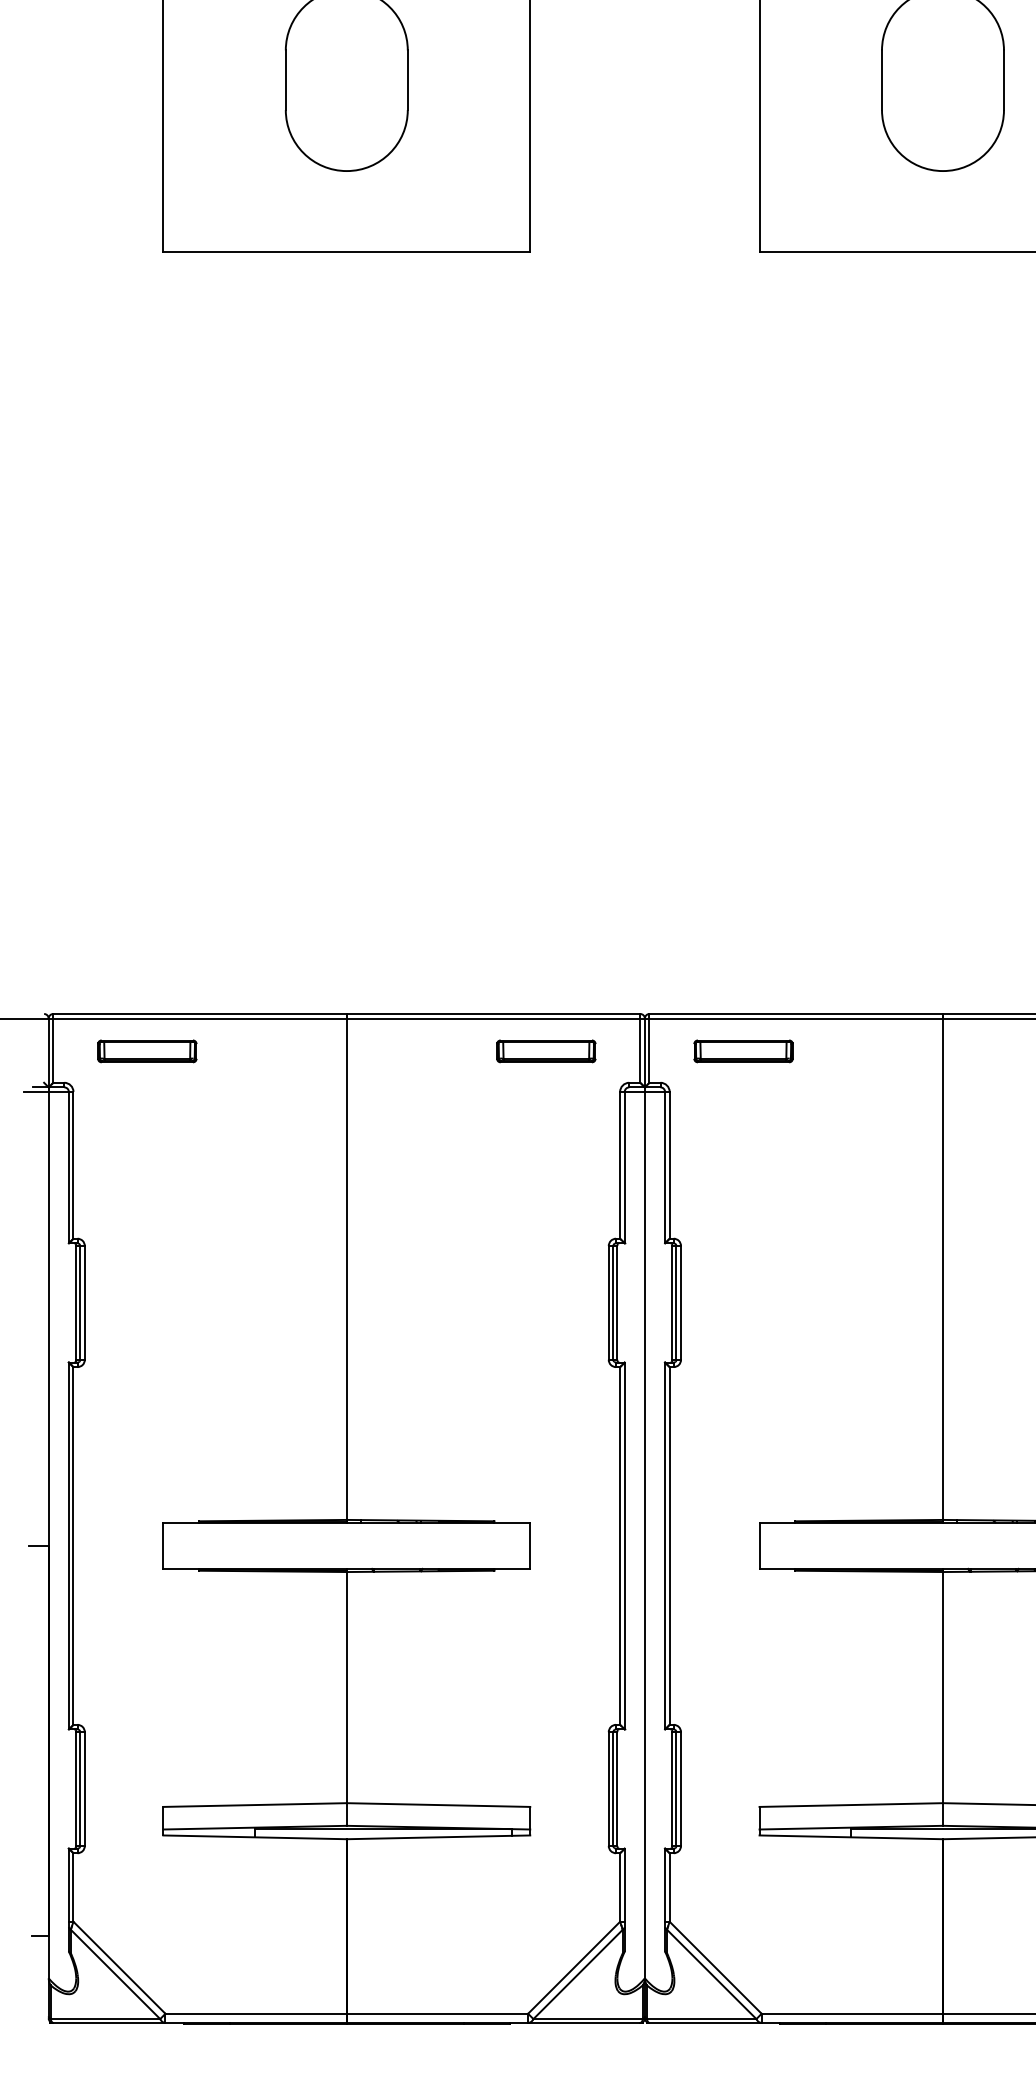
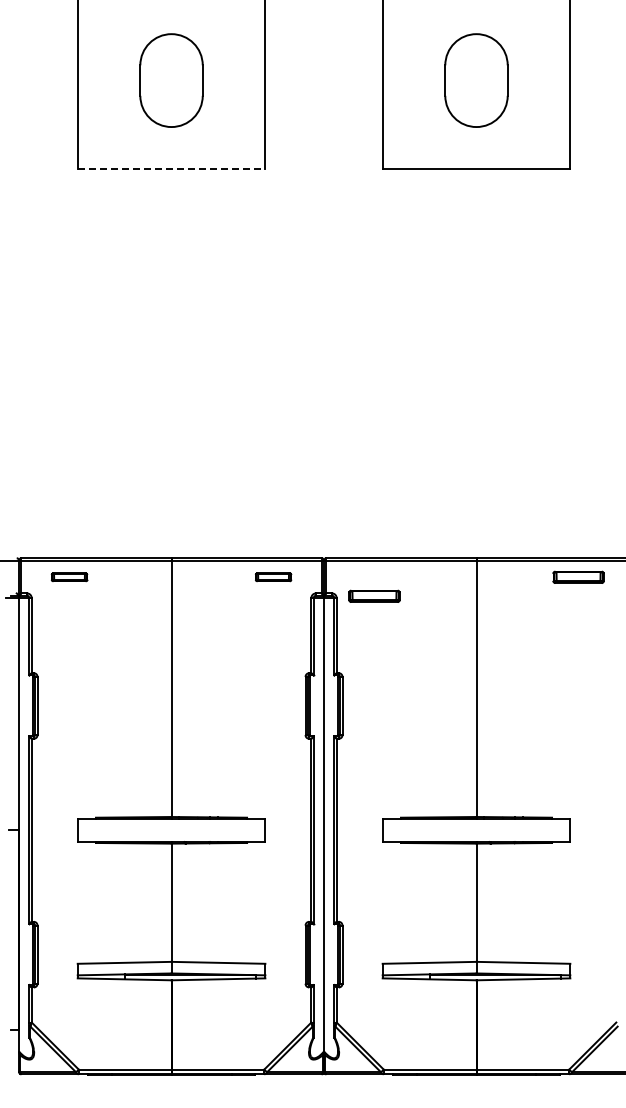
line: (346, 252) -> (171, 168), solid -> dashed
part: (147, 1049) -> (69, 576), size x0.7
part: (546, 1049) -> (273, 576), size x0.7
part: (743, 1049) -> (374, 595), moved

